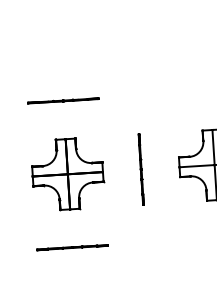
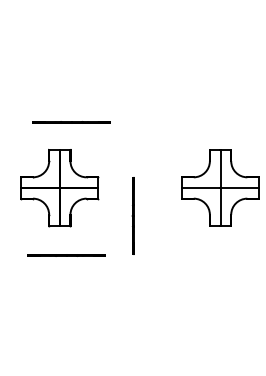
line: (62, 100) -> (71, 122), moved
line: (140, 169) -> (132, 215), moved
line: (72, 247) -> (66, 255), moved

